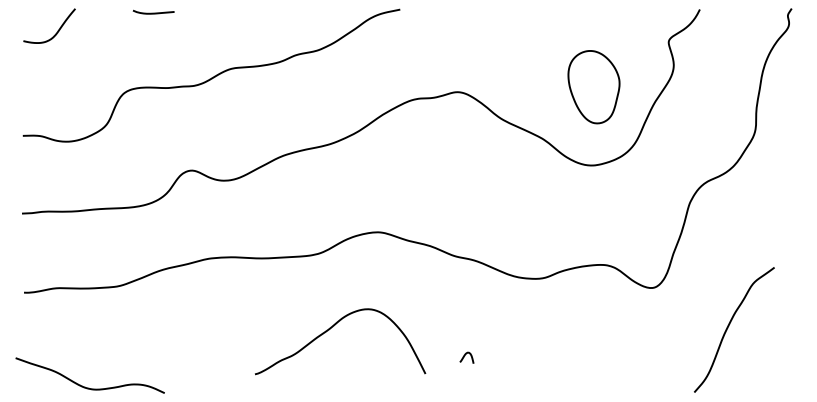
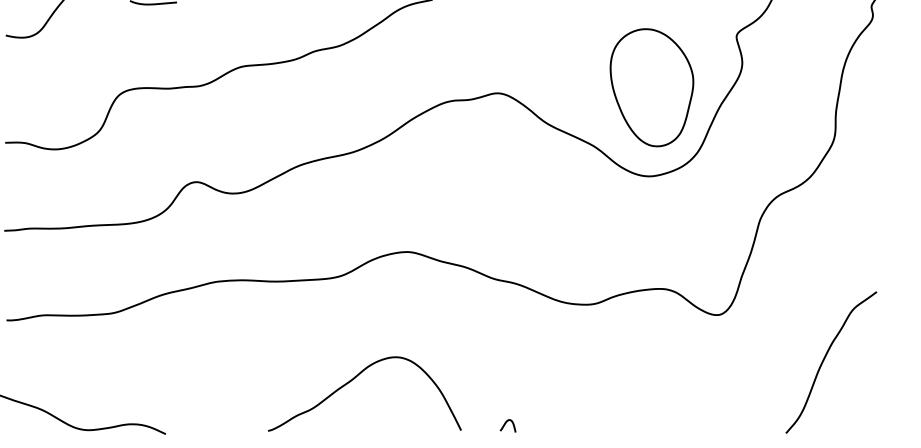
part: (593, 86) -> (651, 86), size x1.43
curve: (729, 326) -> (825, 358), moved
curve: (329, 330) -> (352, 381), moved
curve: (464, 357) -> (505, 425), moved

